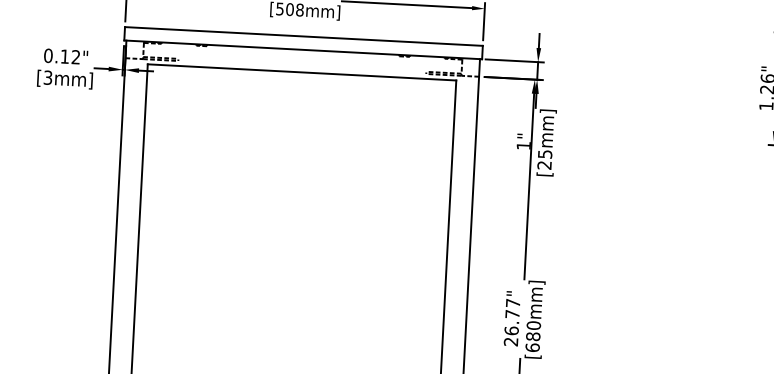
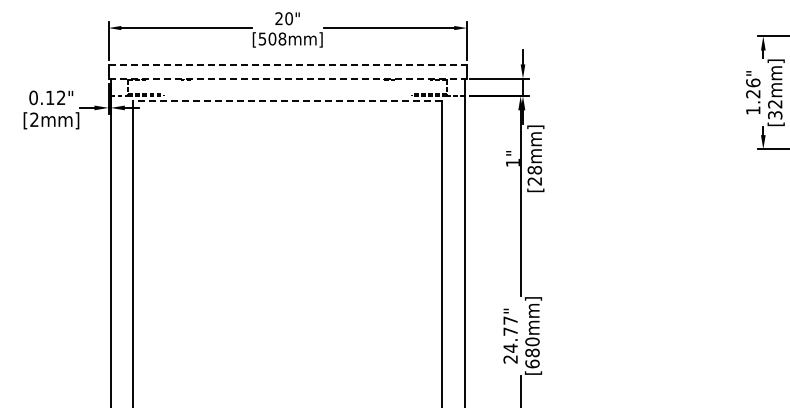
line: (304, 36) -> (288, 65), solid -> dashed
line: (303, 49) -> (288, 78), solid -> dashed
line: (301, 72) -> (287, 101), solid -> dashed
text: (48, 78) -> (34, 120), [3mm] -> [2mm]
text: (544, 154) -> (534, 170), [25mm] -> [28mm]
text: (511, 330) -> (510, 347), 26.77" -> 24.77"

